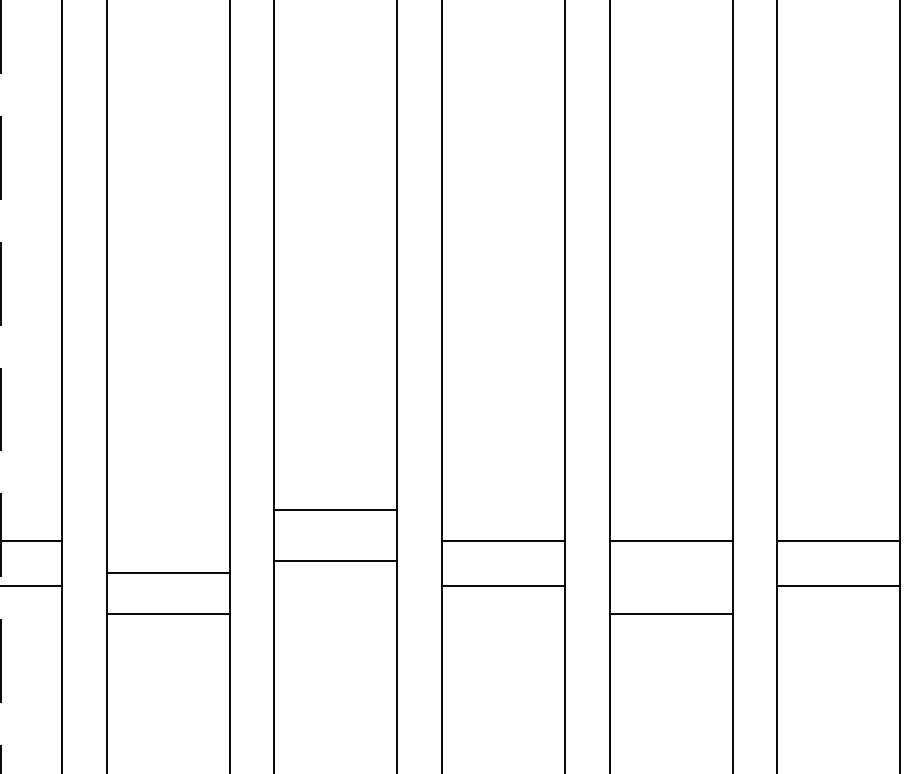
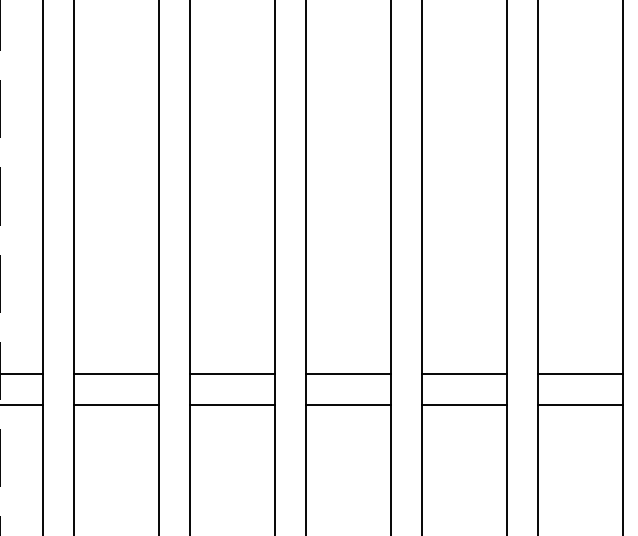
line: (334, 510) -> (231, 374), moved
line: (334, 561) -> (231, 405), moved
line: (167, 572) -> (115, 374), moved
line: (167, 614) -> (115, 405), moved
line: (671, 614) -> (464, 405), moved

